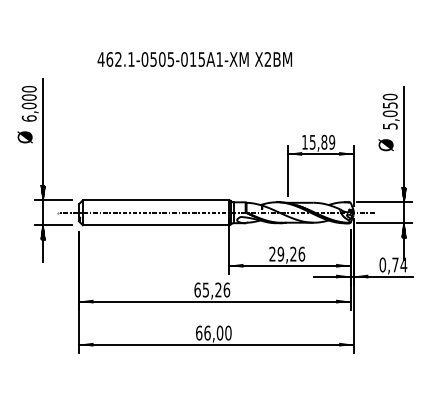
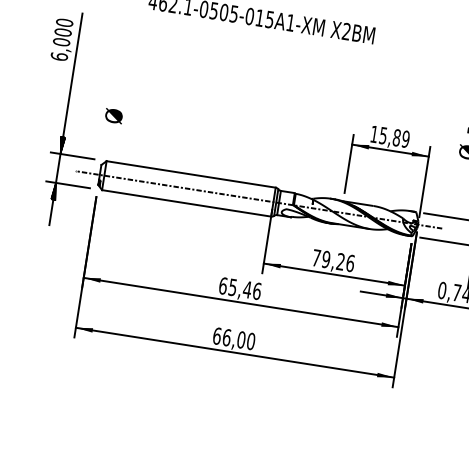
text: (24, 137) -> (113, 116), moved
text: (272, 253) -> (316, 257), 29,26 -> 79,26
text: (218, 289) -> (247, 289), 65,26 -> 65,46

